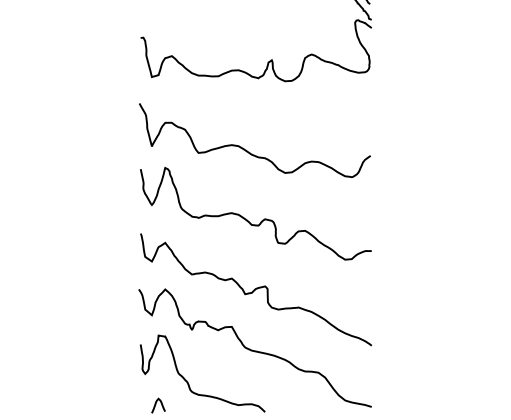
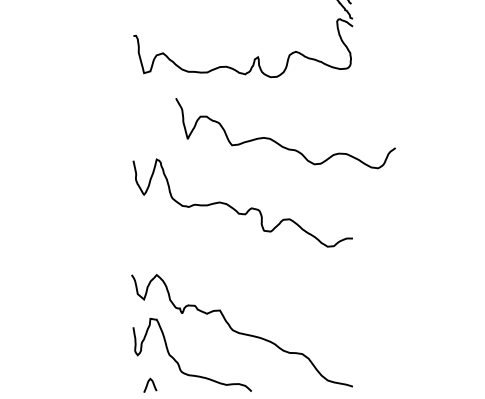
curve: (246, 149) -> (277, 142), moved
curve: (255, 289) -> (242, 275), removed

